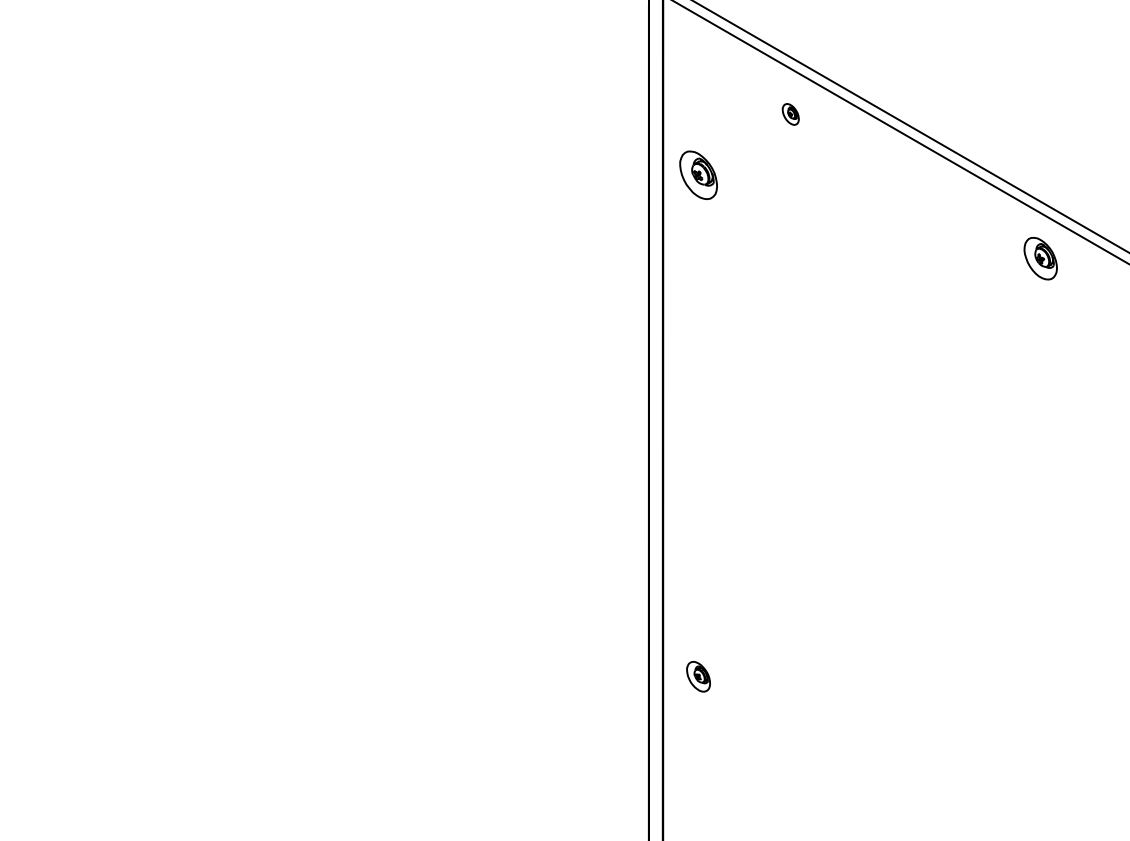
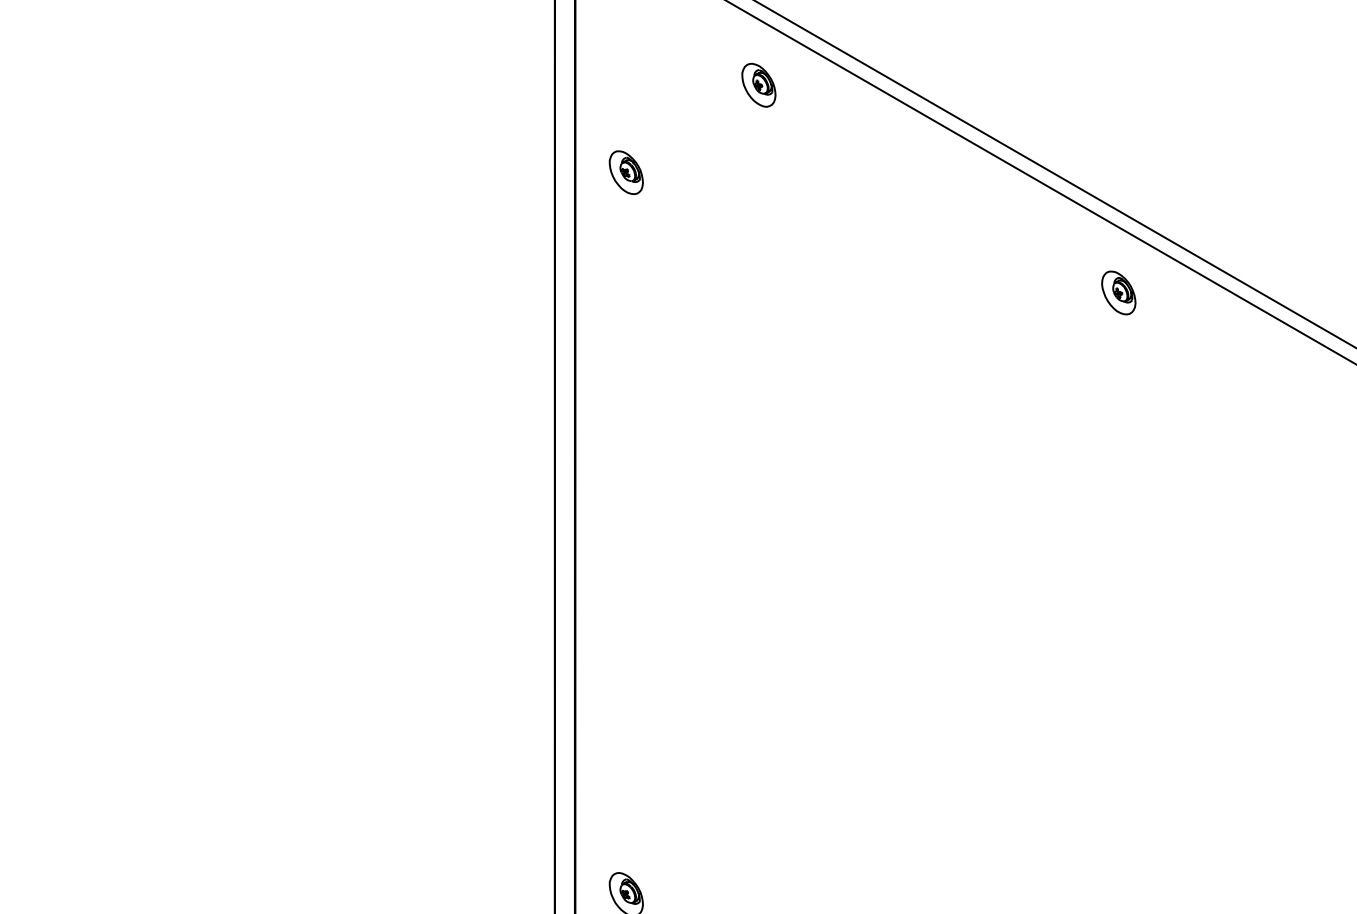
part: (790, 114) -> (758, 85), size x1.43
part: (698, 174) -> (626, 171), size x0.62
part: (1040, 258) -> (1118, 292), size x0.71

